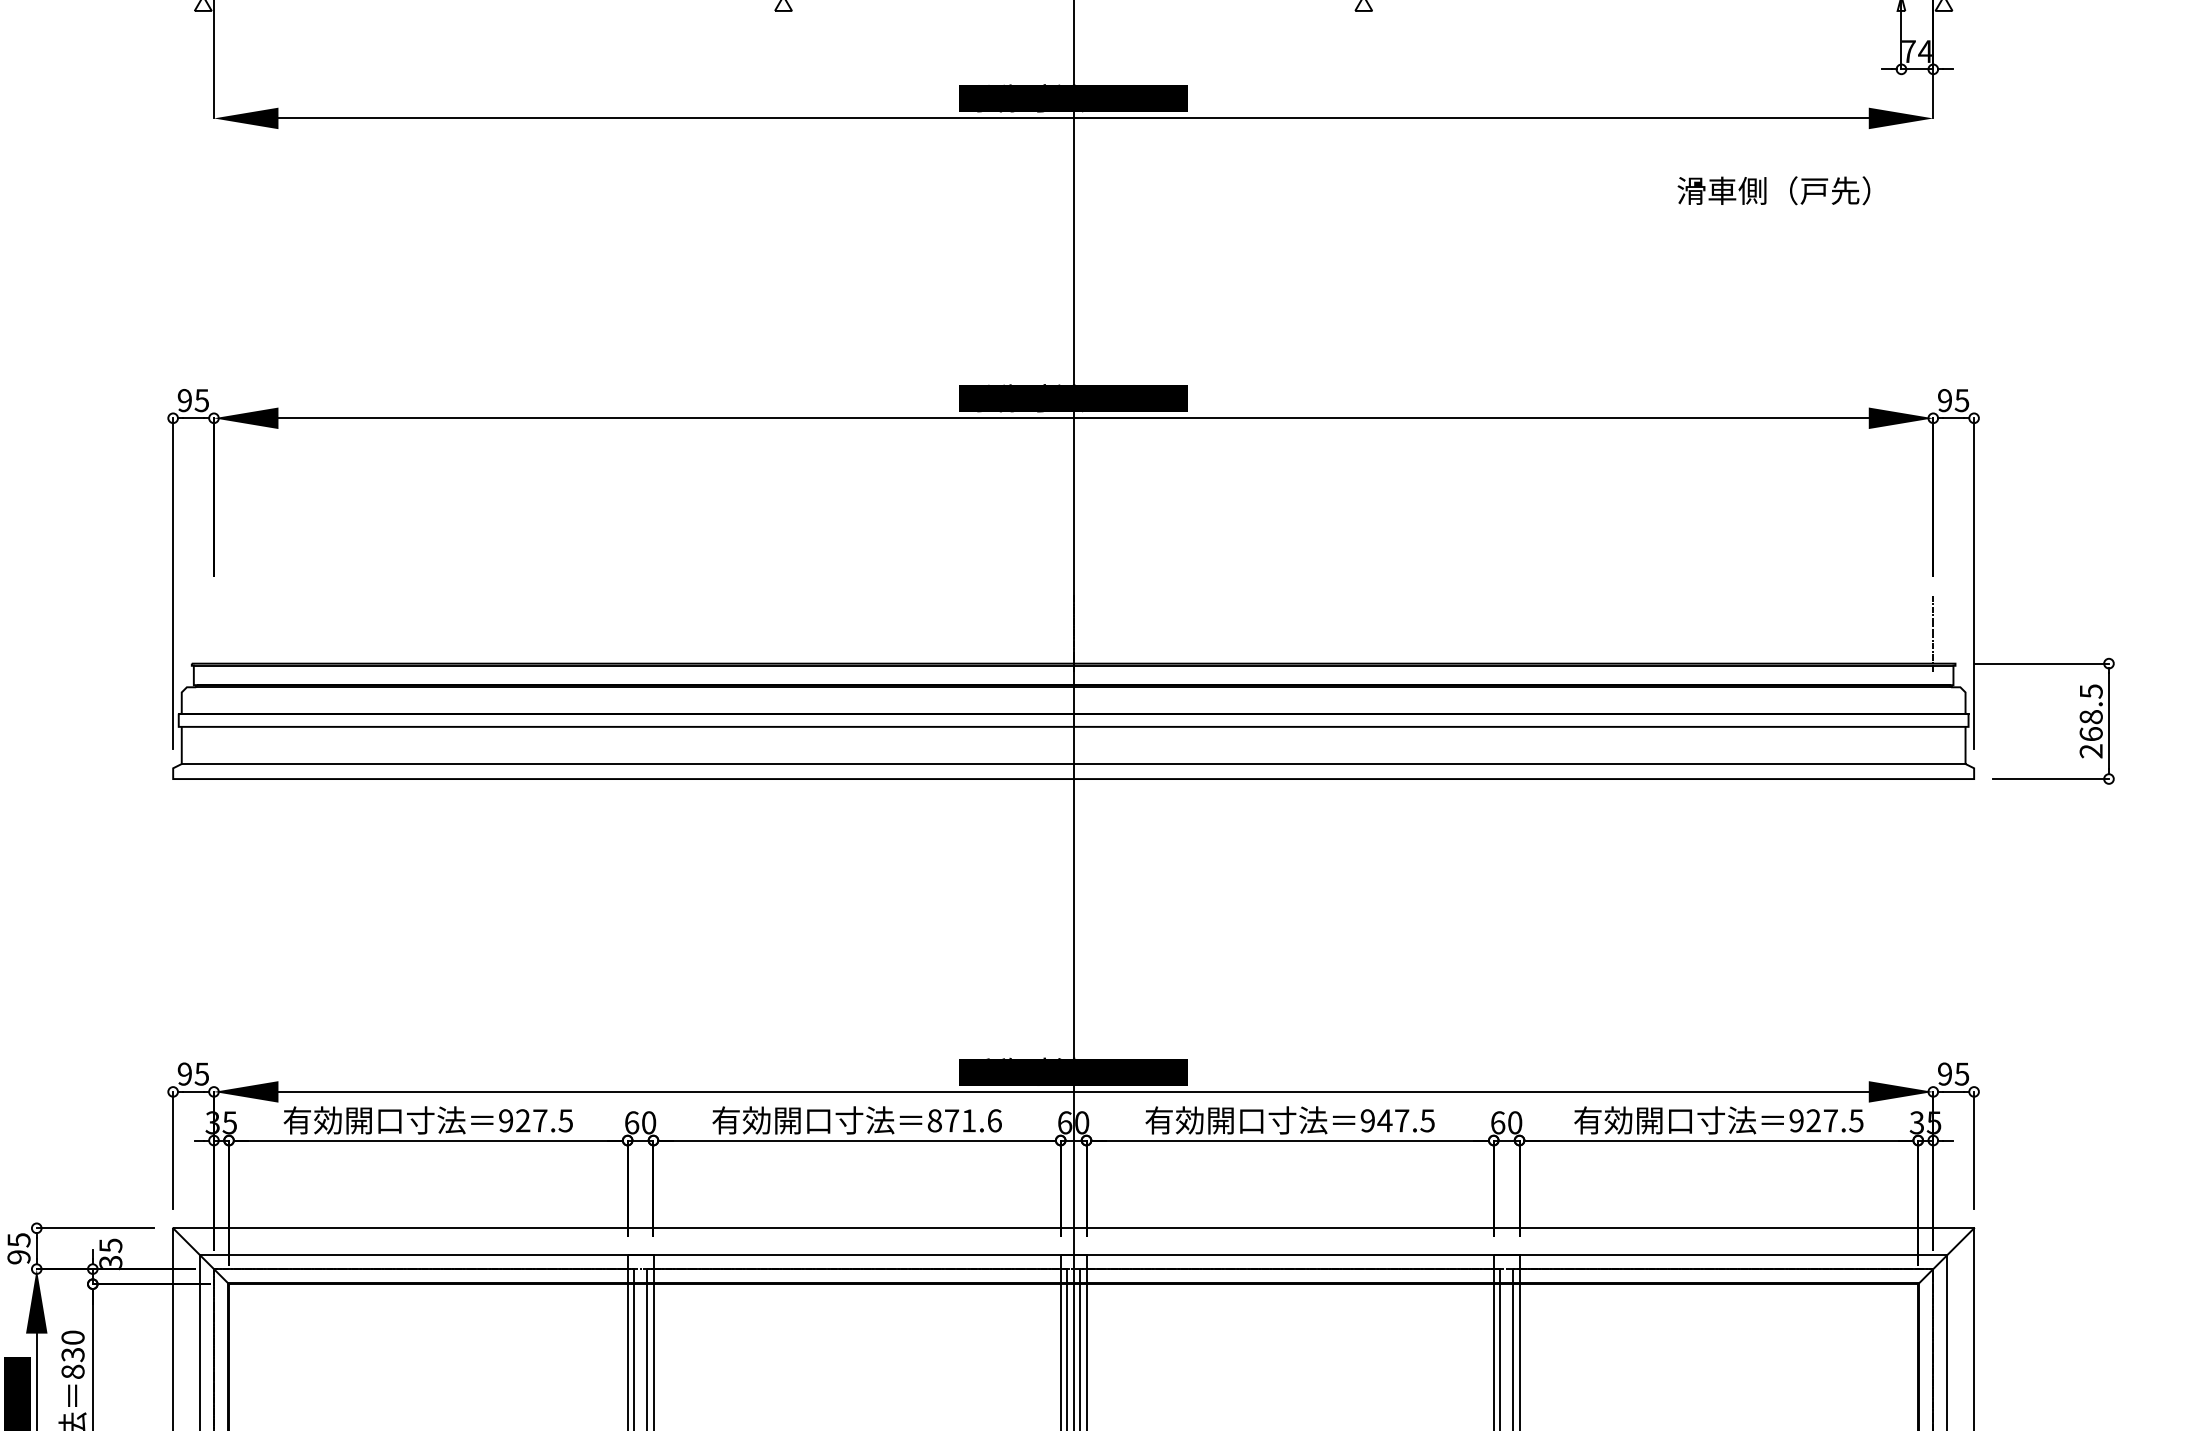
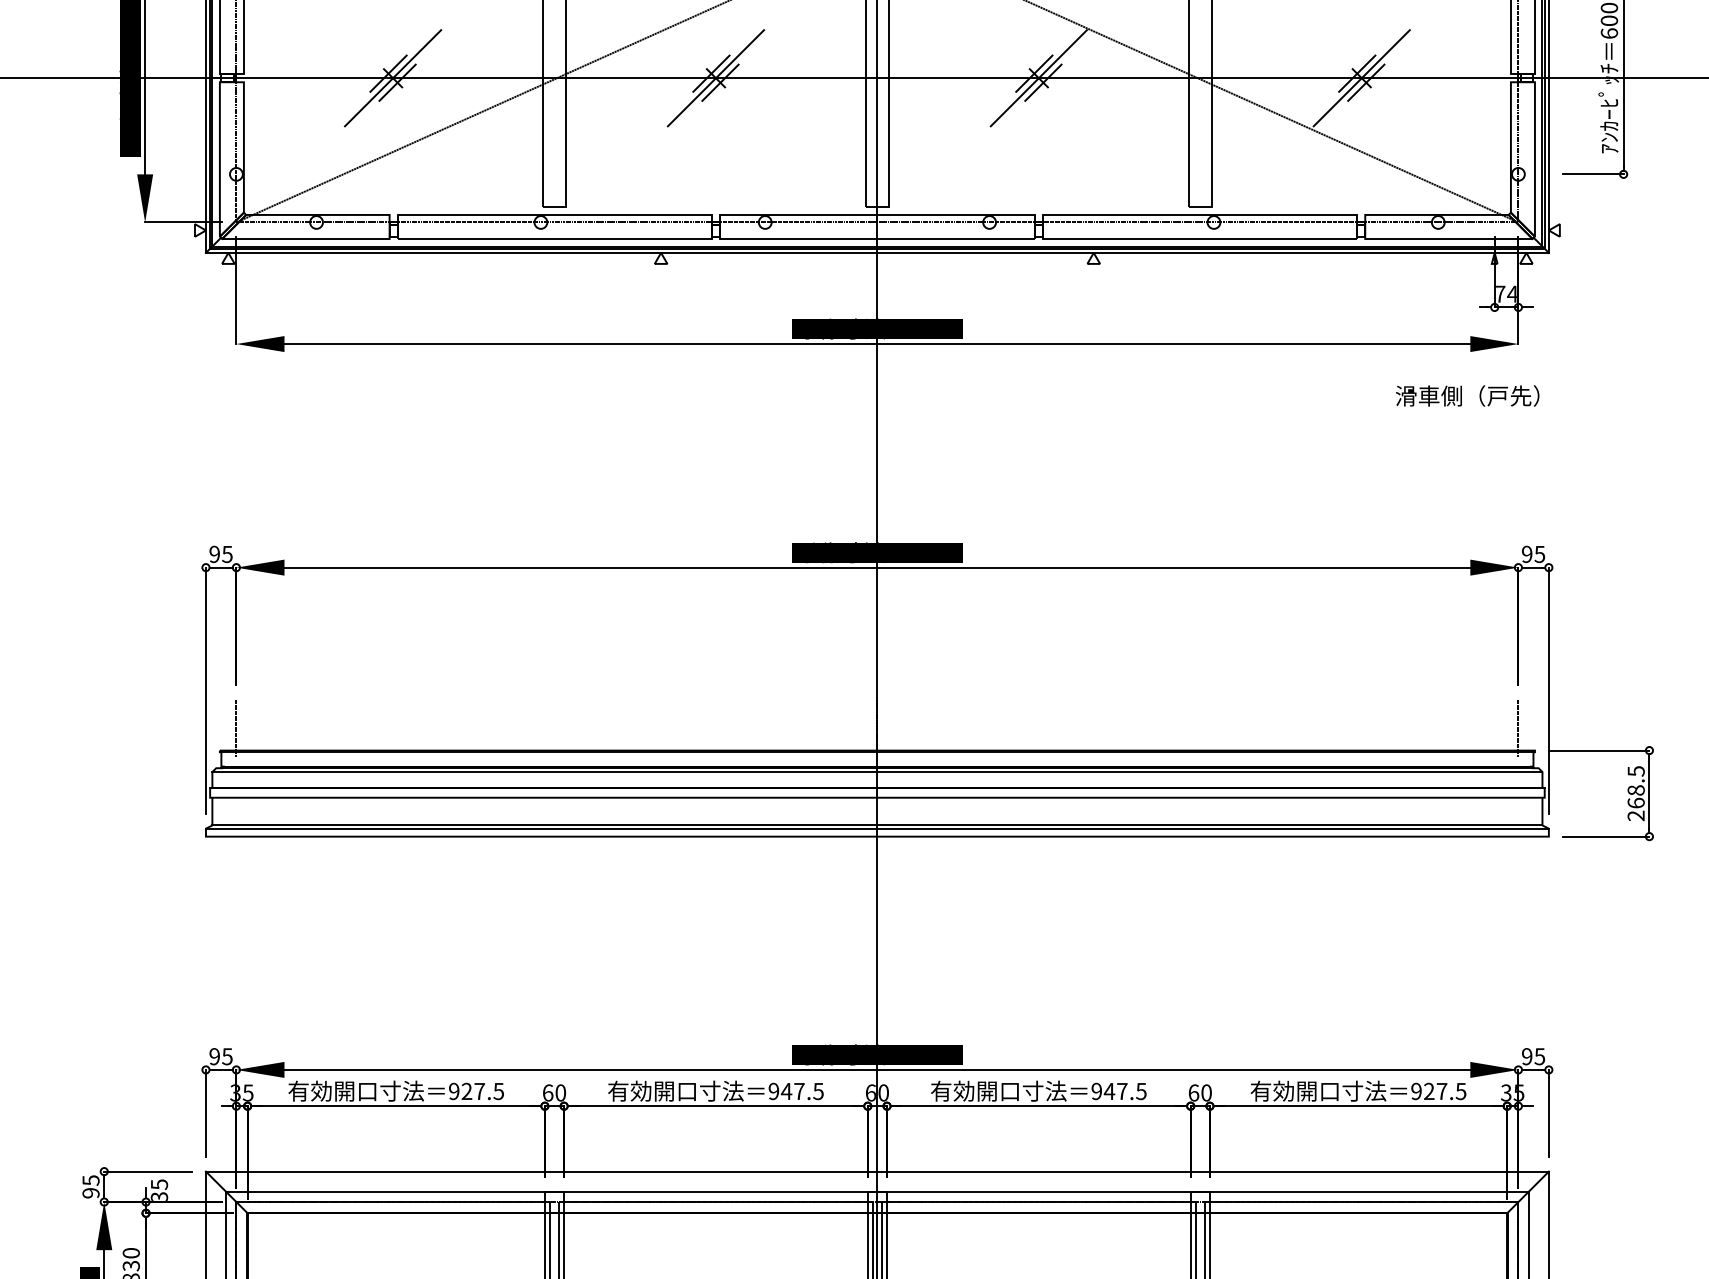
text: (1773, 190) -> (1467, 395), moved
line: (214, 632) -> (236, 727), added
line: (1073, 693) -> (877, 772), added
line: (1072, 768) -> (876, 828), added
text: (963, 1120) -> (795, 1091), 871.6 -> 947.5

